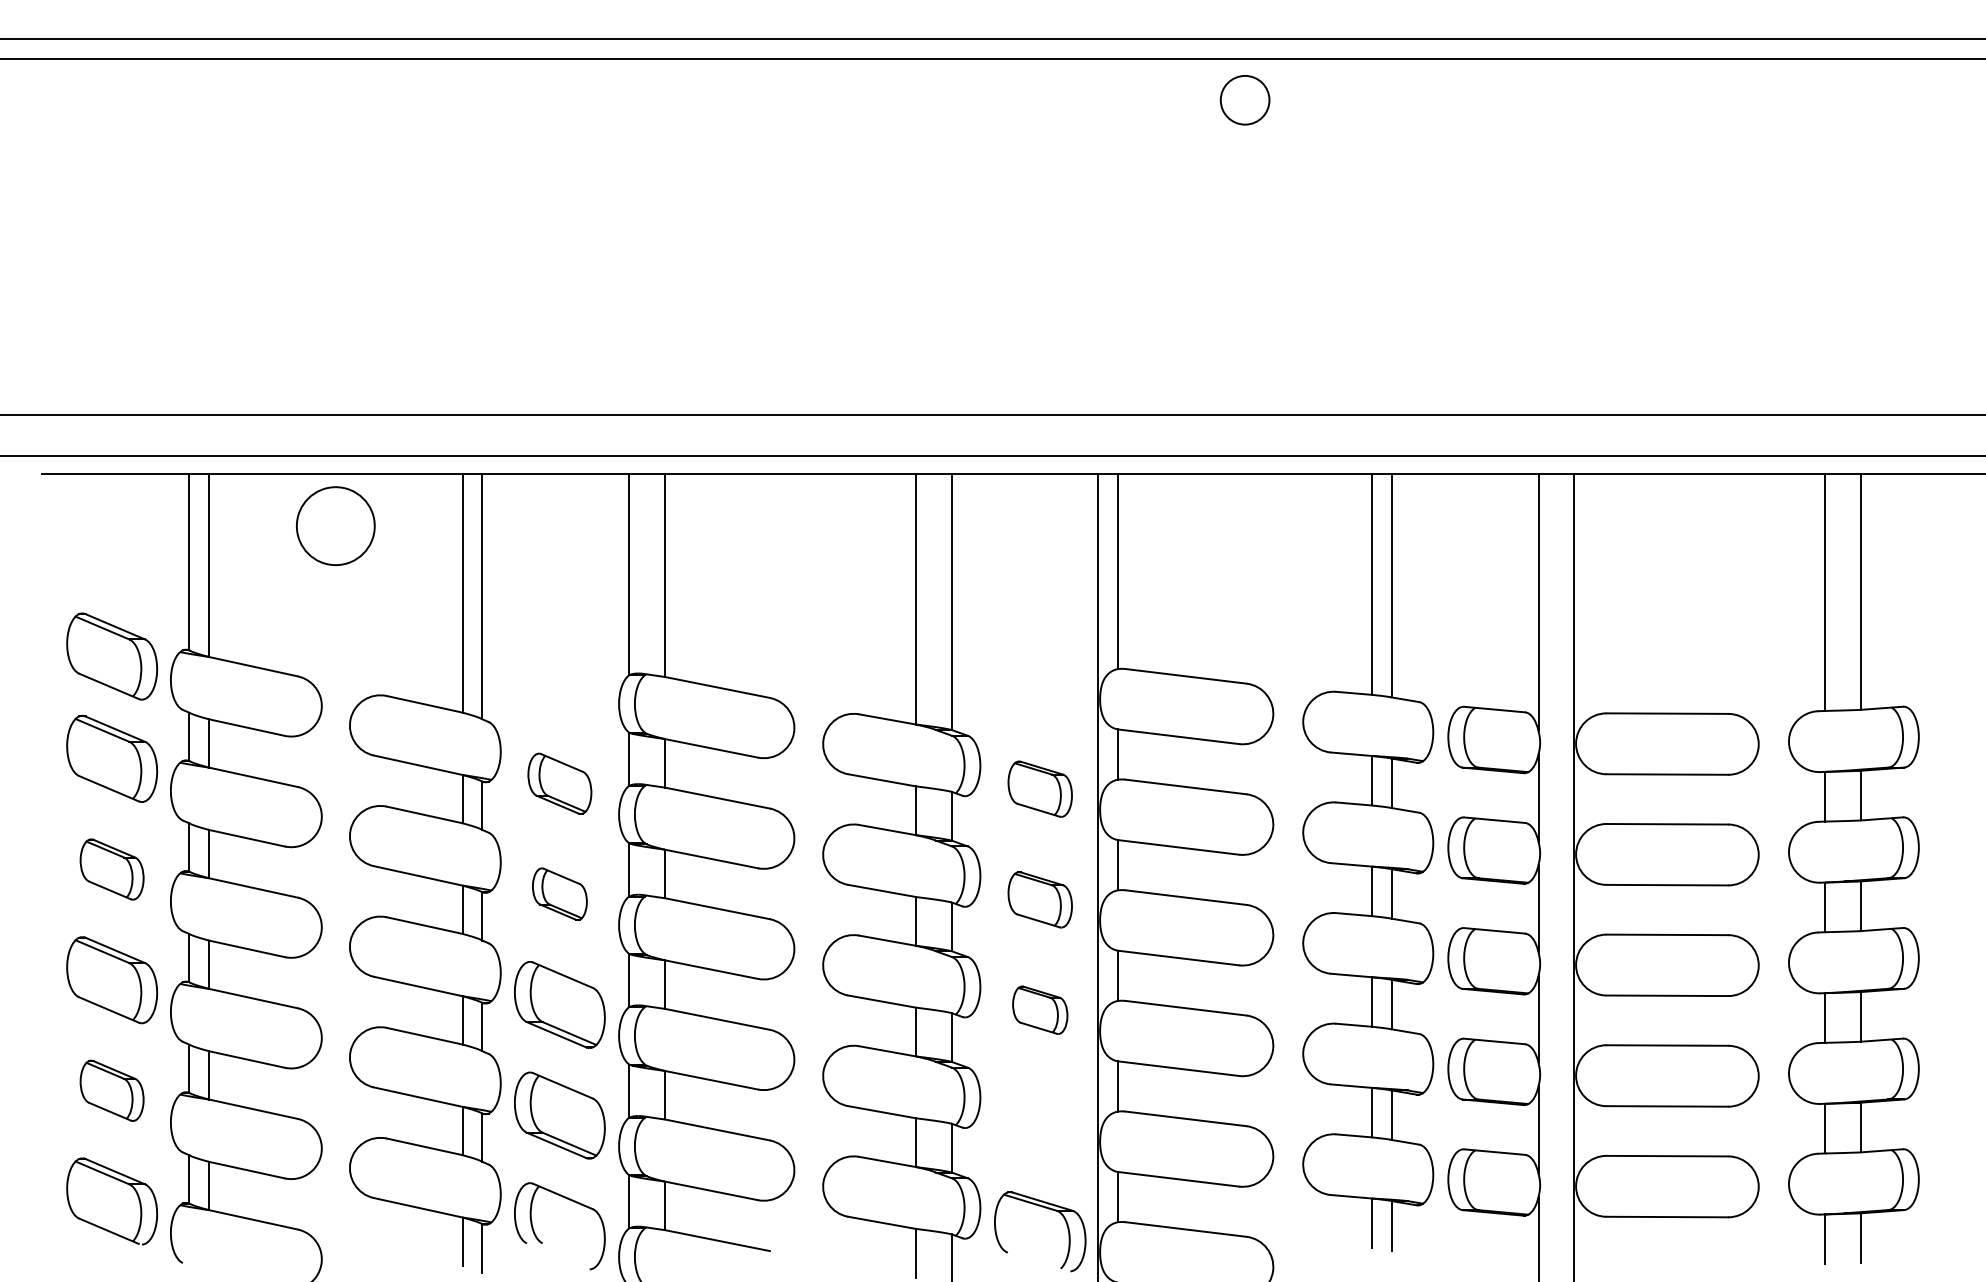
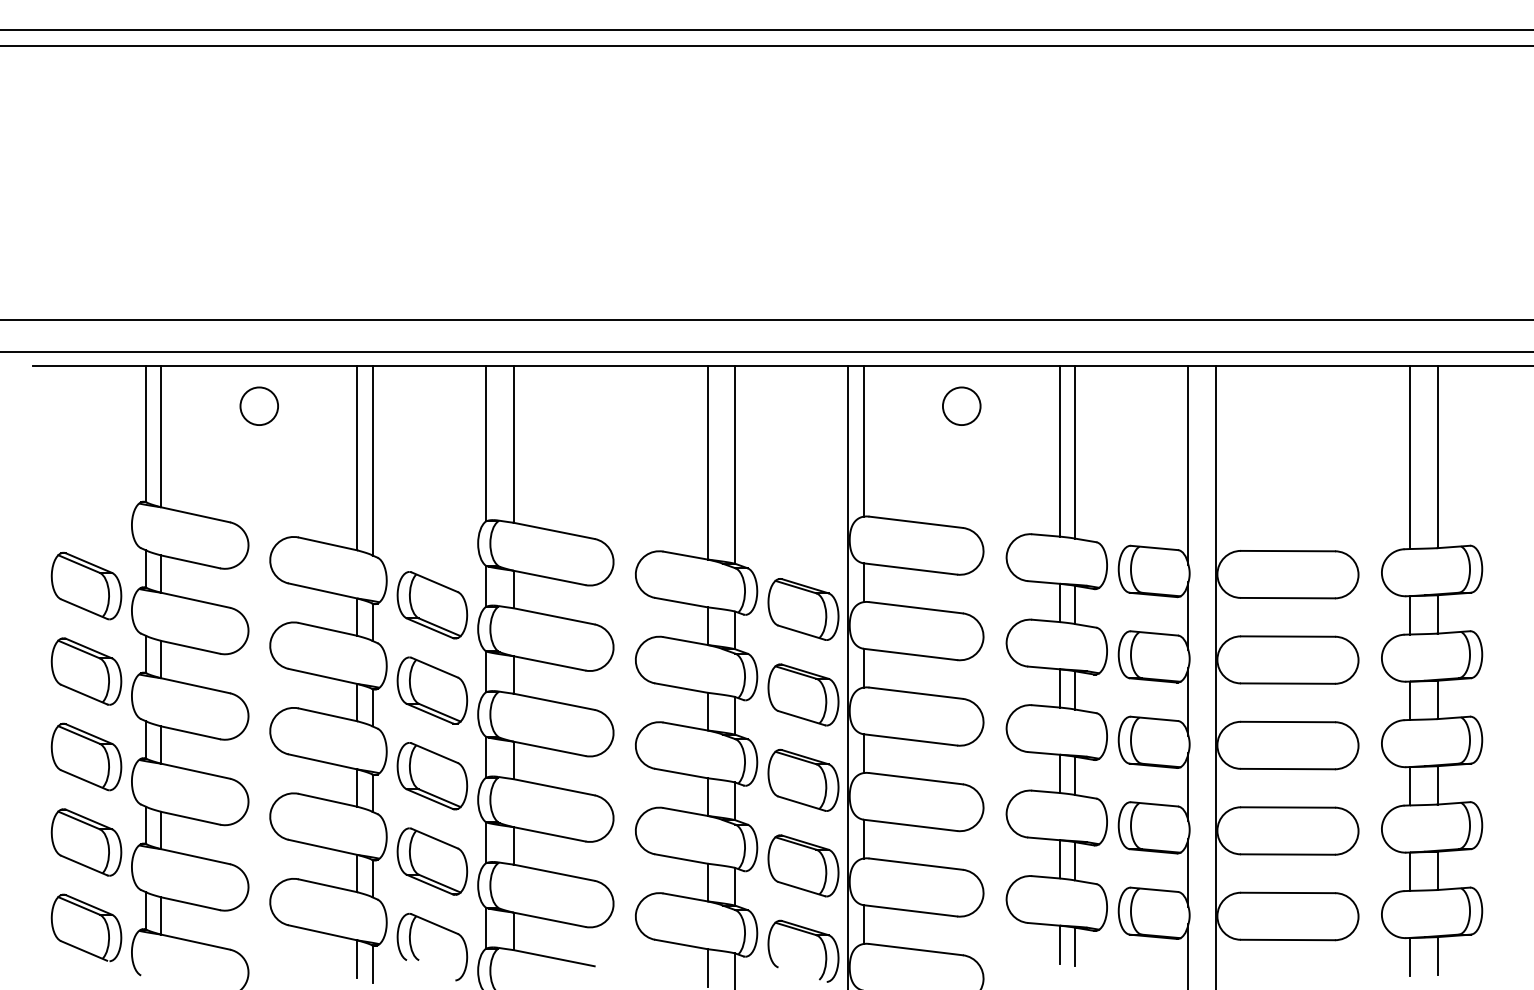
circle: (1244, 99) -> (961, 405), moved
circle: (336, 526) -> (259, 406), size x0.62
part: (112, 655) -> (86, 506), removed
part: (559, 784) -> (432, 605), size x1.43
part: (1040, 789) -> (803, 609), size x1.43
part: (112, 869) -> (86, 671), size x1.43
part: (559, 894) -> (432, 690), size x1.67
part: (1040, 899) -> (803, 694), size x1.43
part: (1040, 1009) -> (803, 779), size x1.67
part: (112, 1090) -> (86, 842), size x1.43
part: (1040, 1120) -> (803, 865), added

